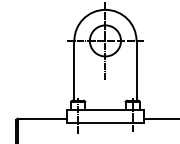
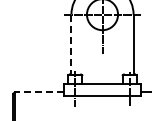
line: (74, 70) -> (71, 44), solid -> dashed
line: (41, 118) -> (38, 92), solid -> dashed

